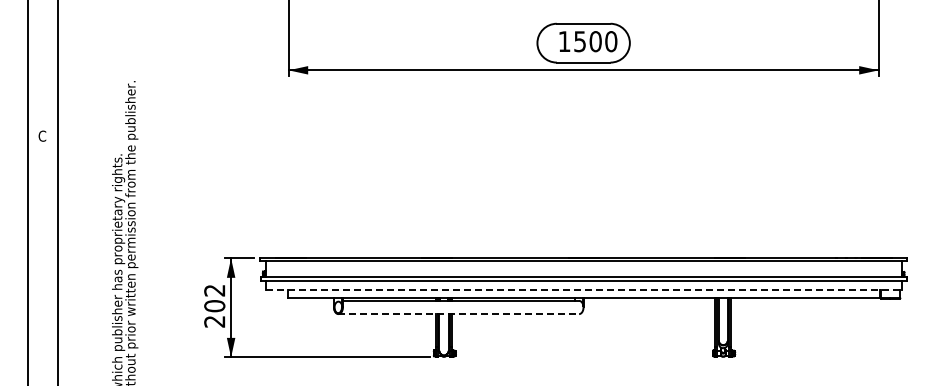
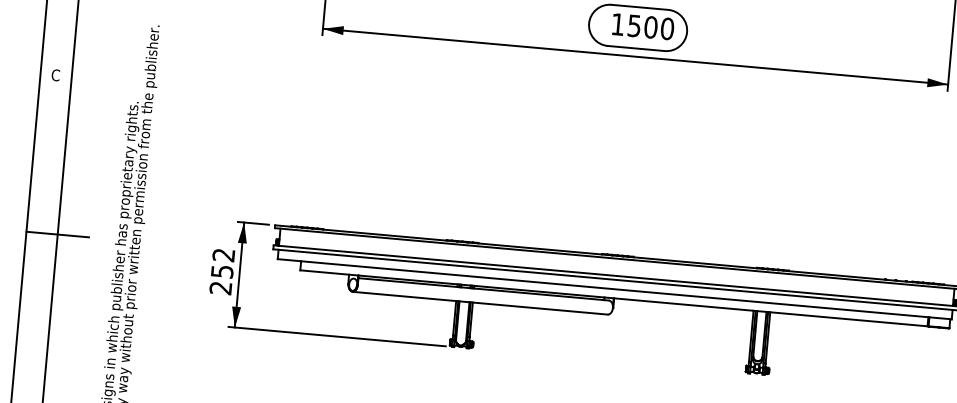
line: (57, 285) -> (57, 234), added
line: (584, 289) -> (615, 289), dashed -> solid
text: (214, 306) -> (222, 272), 202 -> 252
line: (459, 314) -> (480, 303), dashed -> solid

